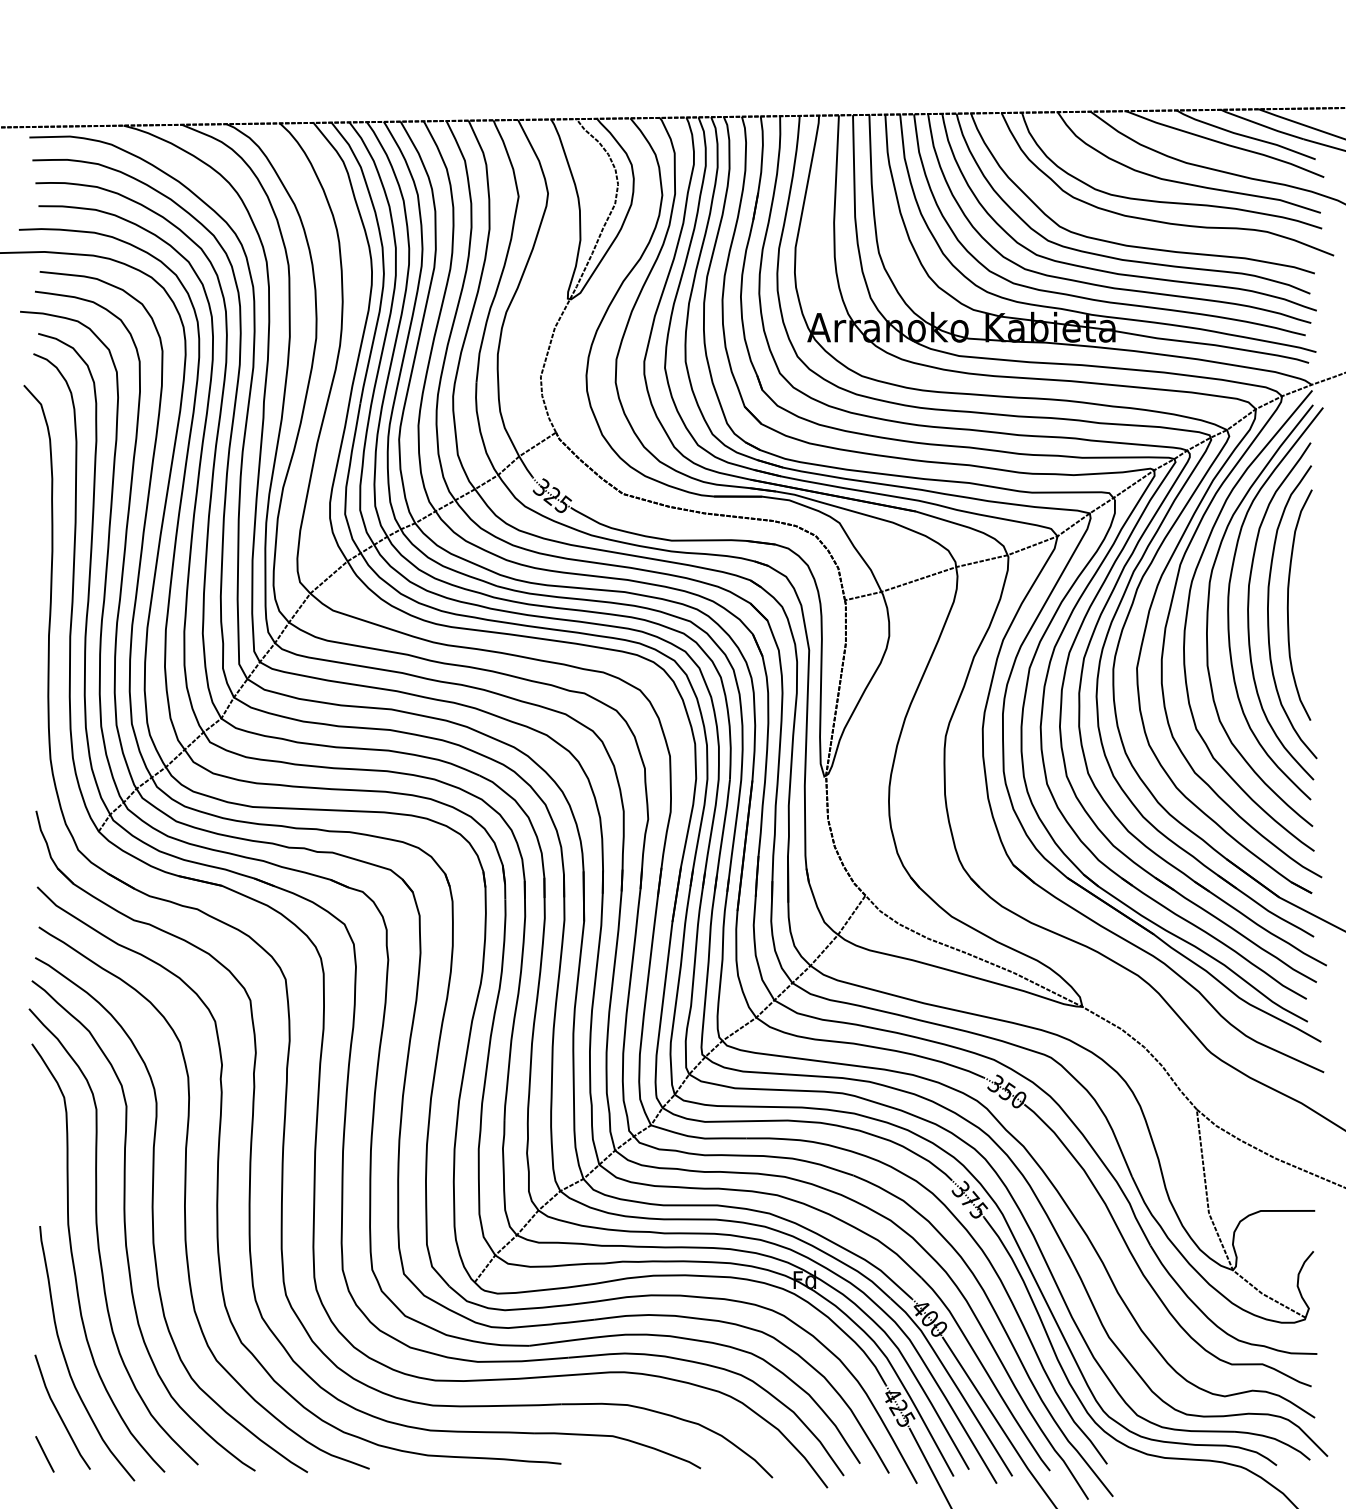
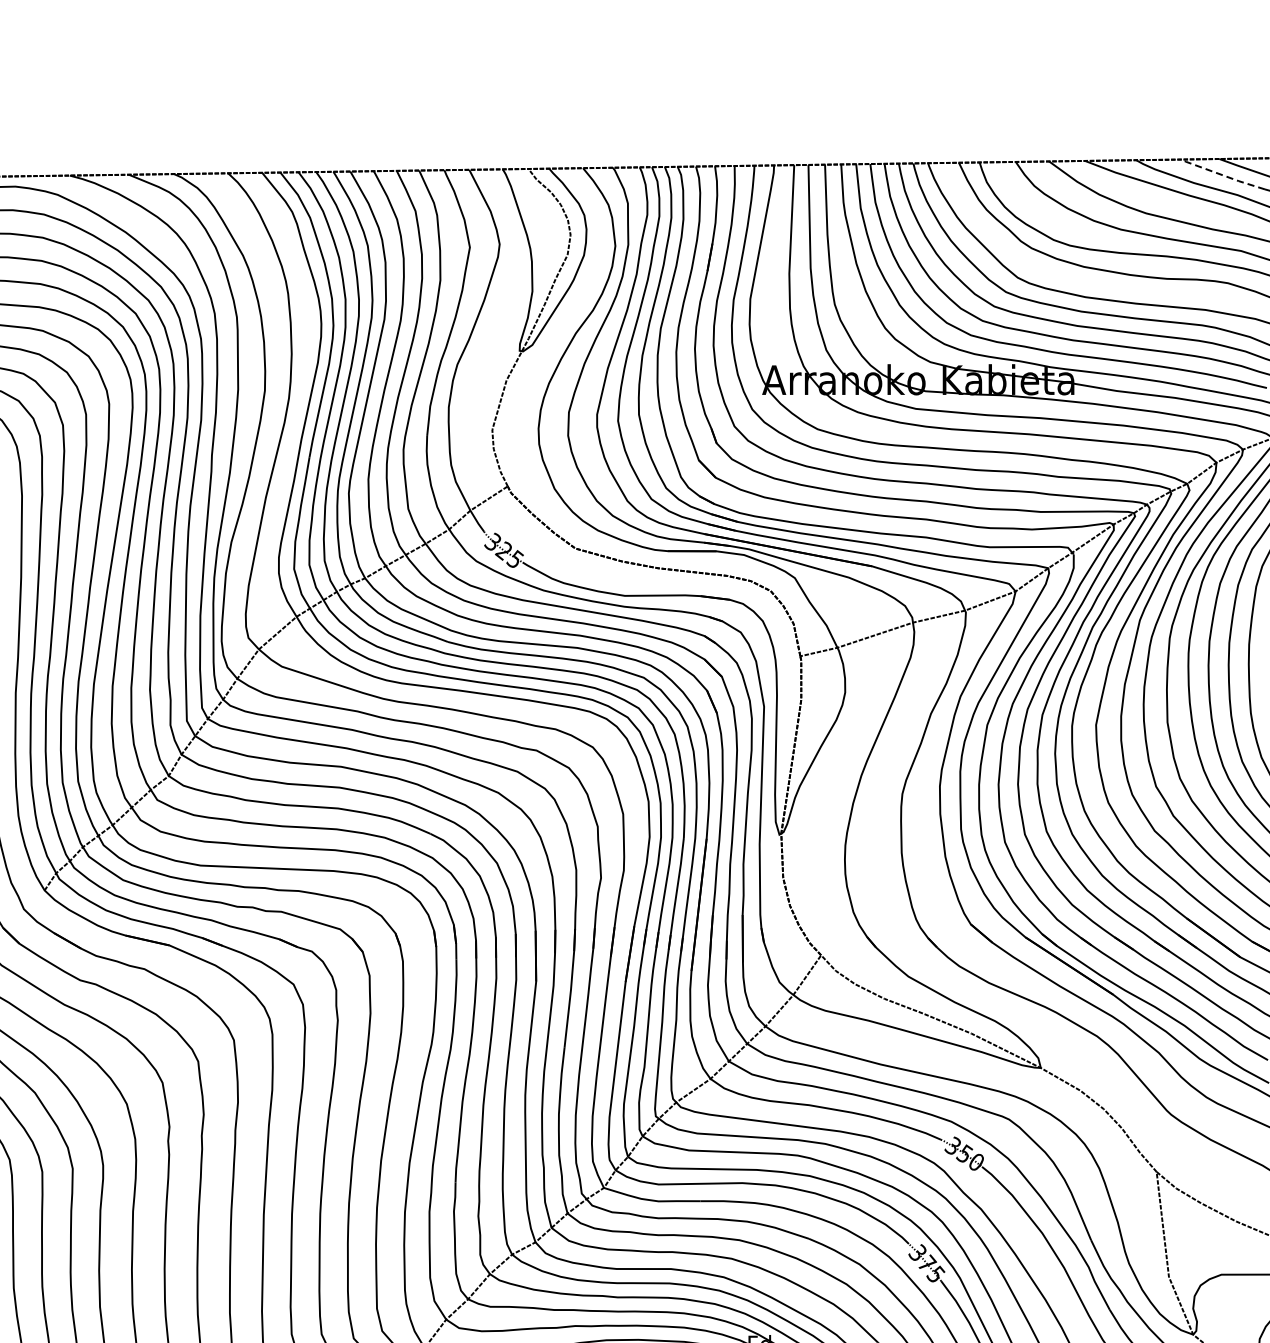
line: (1262, 125) -> (1223, 175), solid -> dashed

